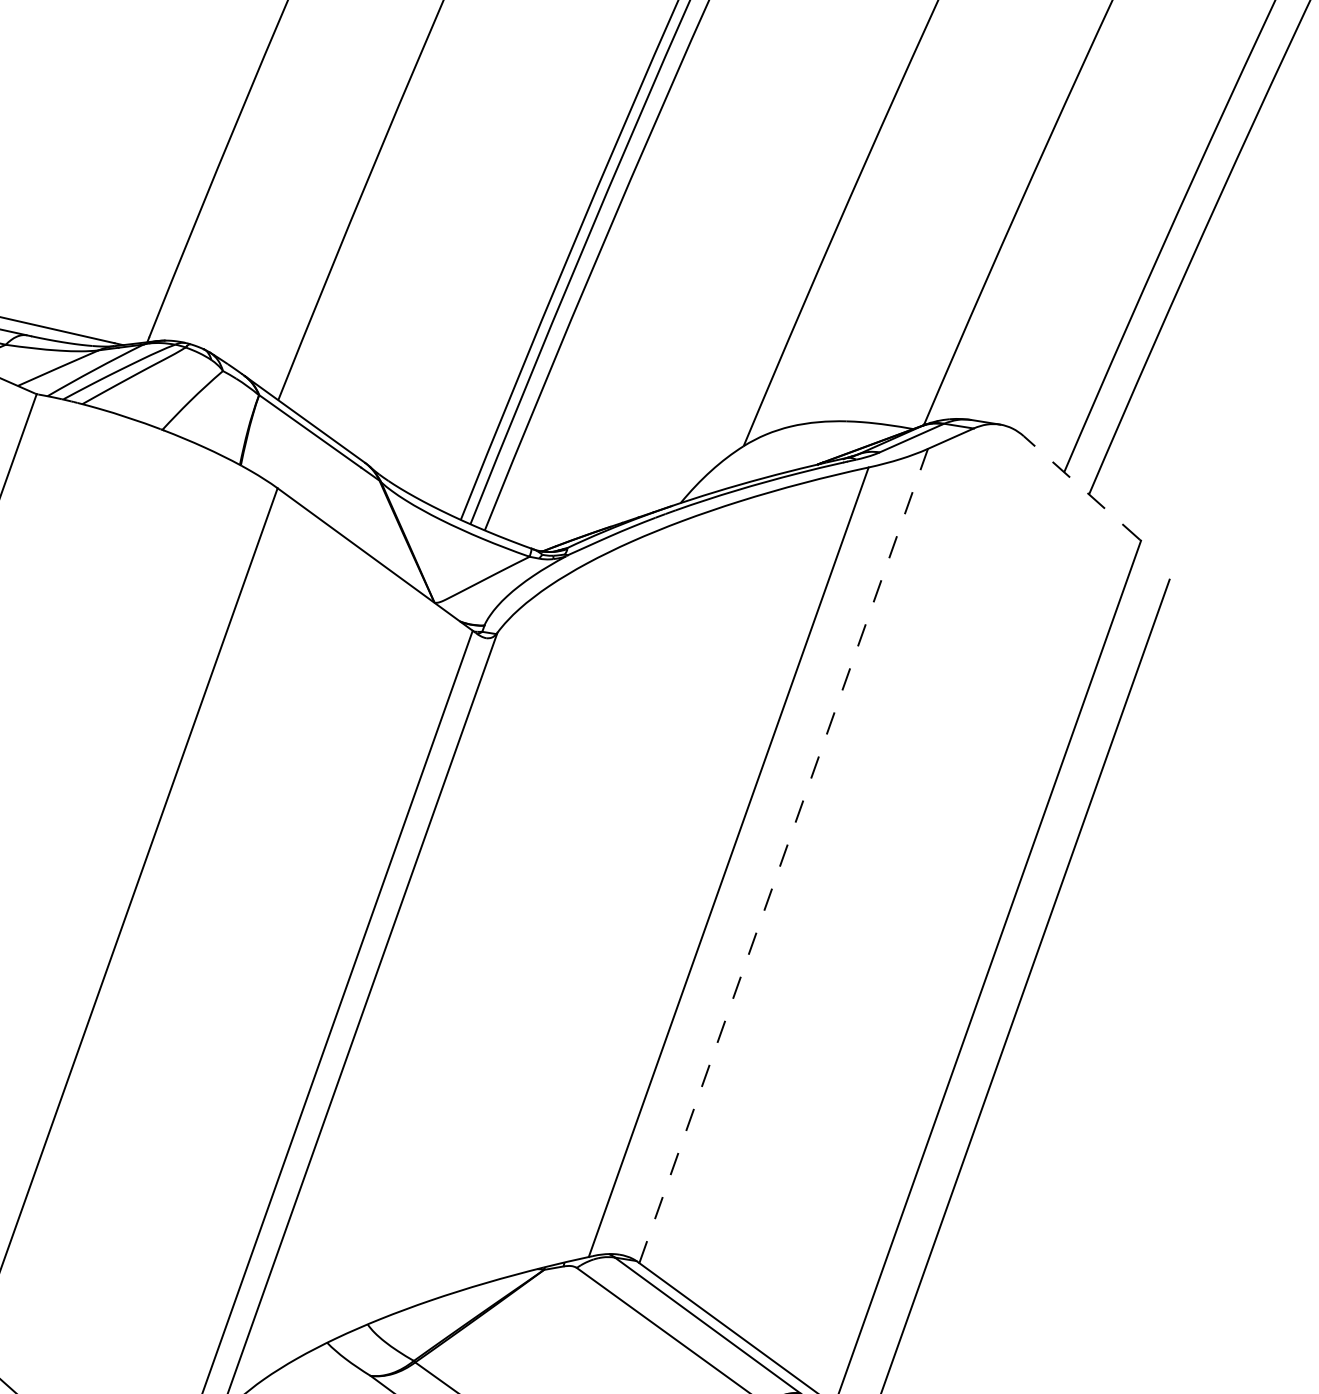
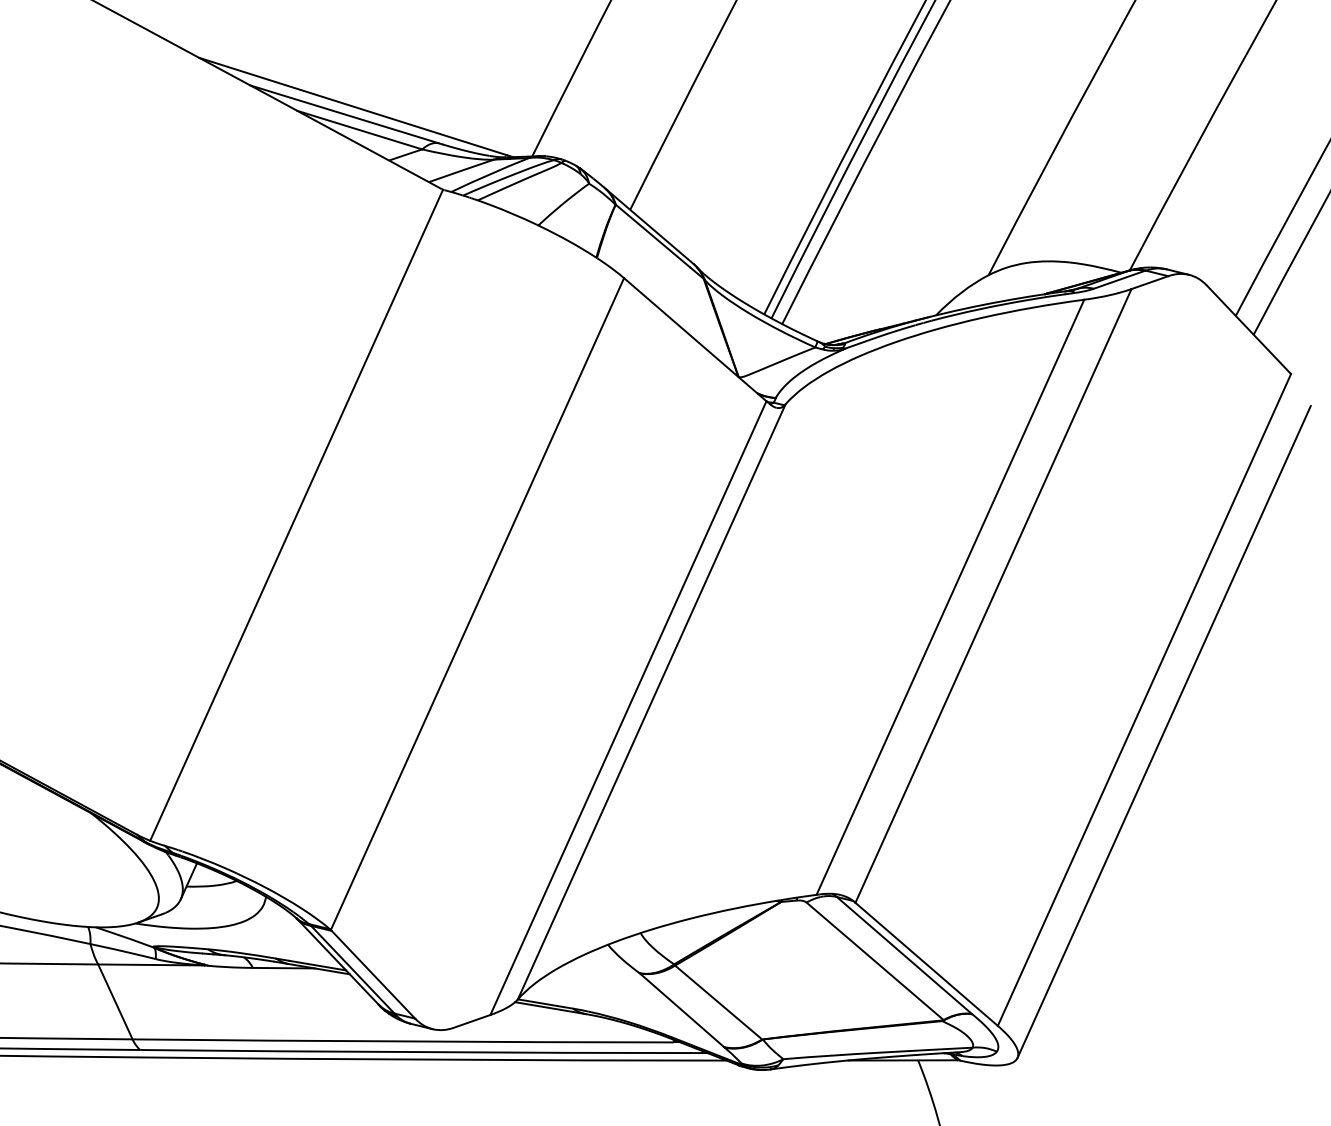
line: (1081, 488) -> (1248, 329), dashed -> solid
line: (783, 855) -> (993, 595), dashed -> solid

